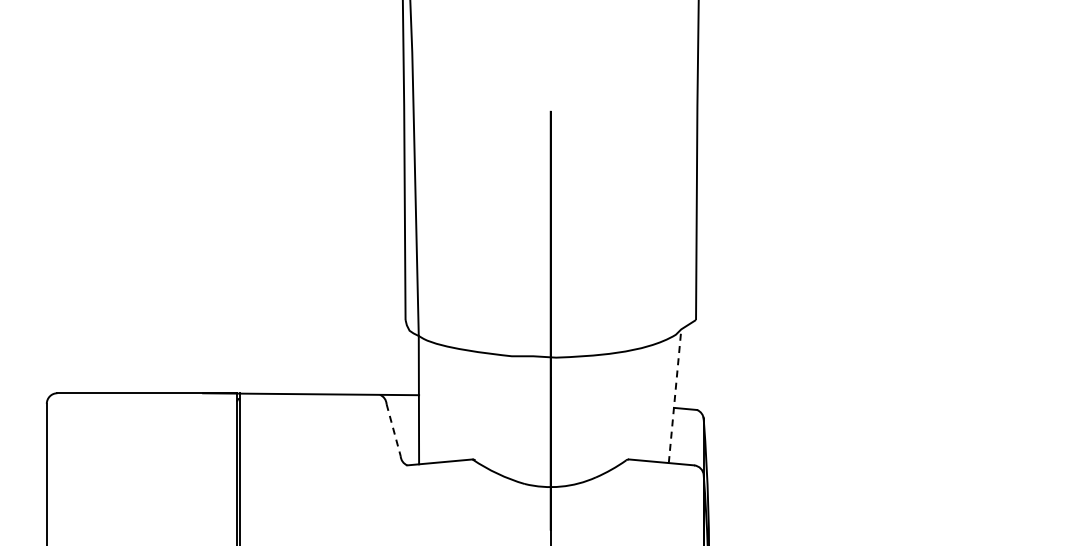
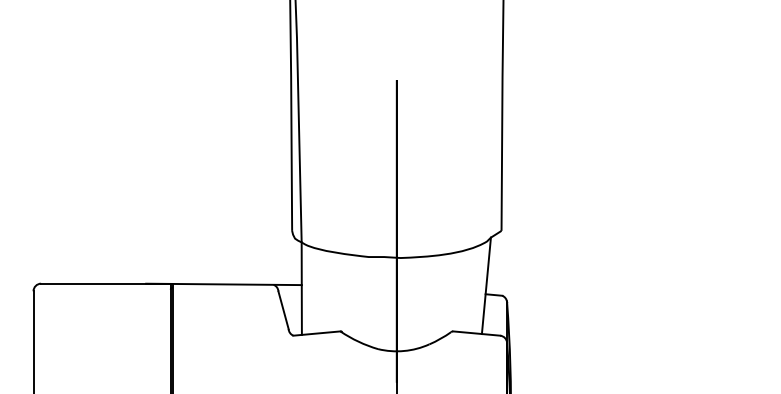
line: (675, 395) -> (486, 285), dashed -> solid
line: (393, 430) -> (283, 310), dashed -> solid

